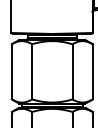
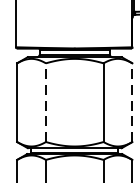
line: (32, 71) -> (46, 102), solid -> dashed
line: (92, 71) -> (132, 102), solid -> dashed

